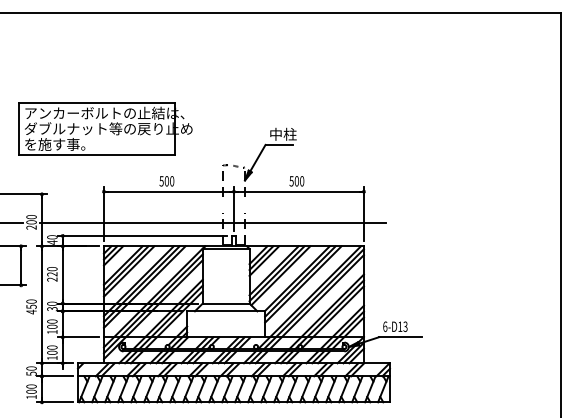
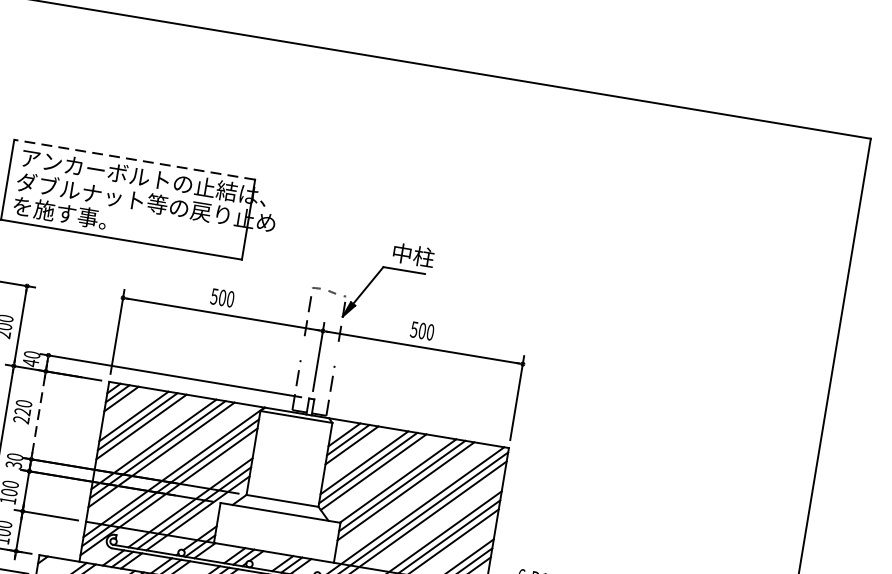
line: (96, 103) -> (134, 160), solid -> dashed
line: (213, 222) -> (283, 373), removed
line: (62, 274) -> (38, 414), solid -> dashed

